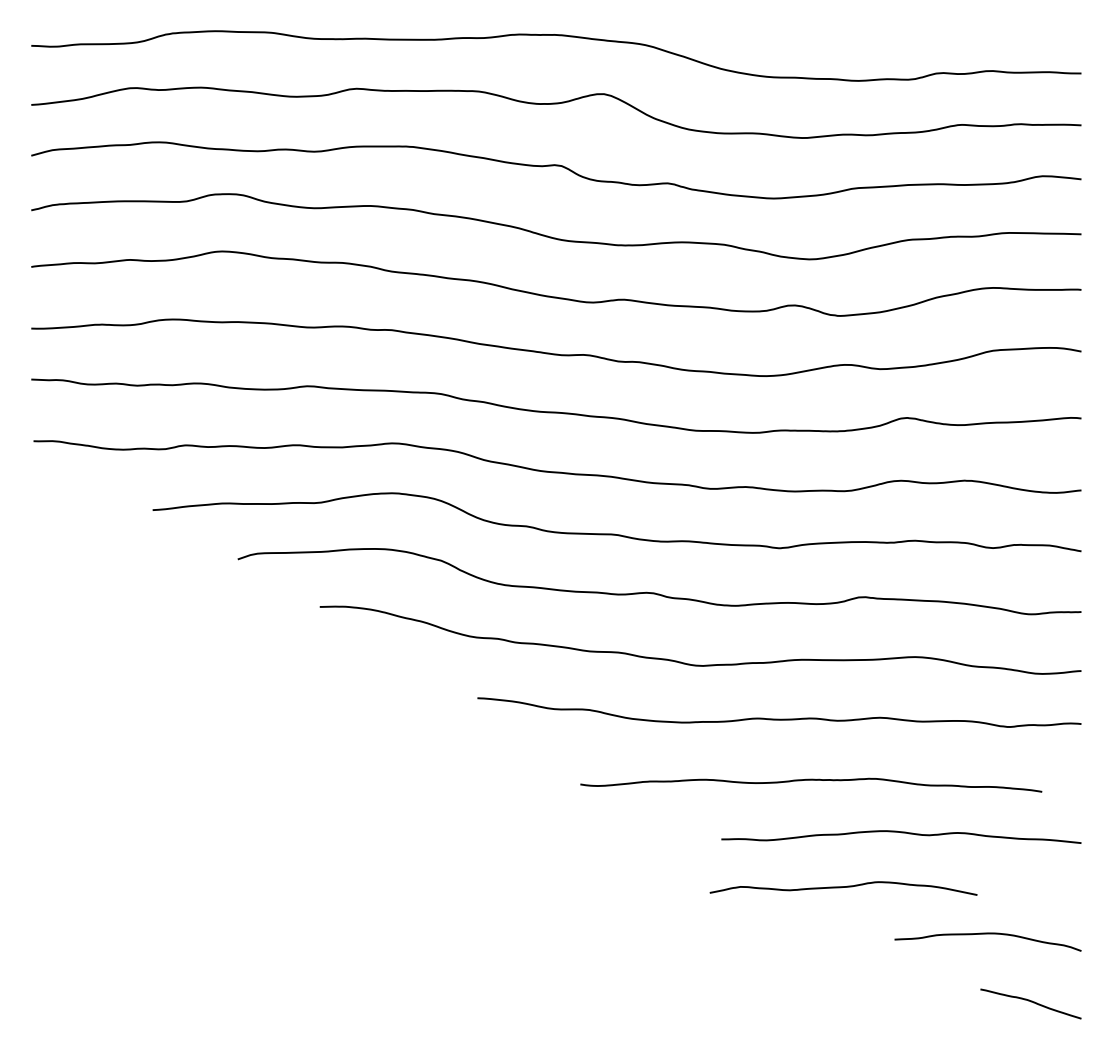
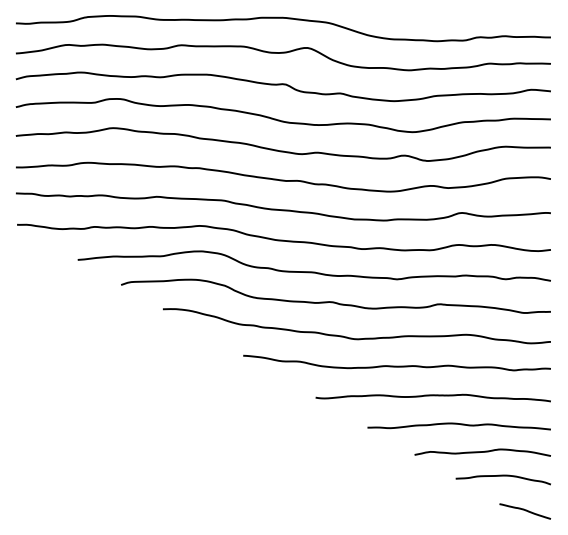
curve: (809, 782) -> (432, 396), moved
curve: (843, 888) -> (482, 452), moved

